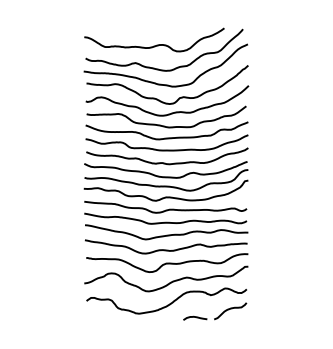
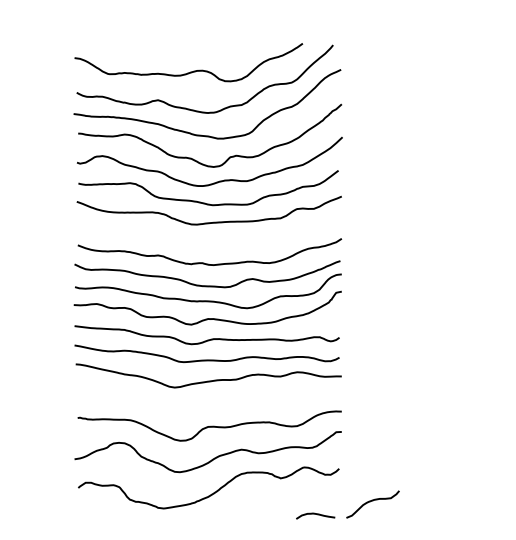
curve: (166, 149) -> (208, 241), removed
curve: (165, 249) -> (206, 403), removed
part: (215, 311) -> (348, 504), moved

